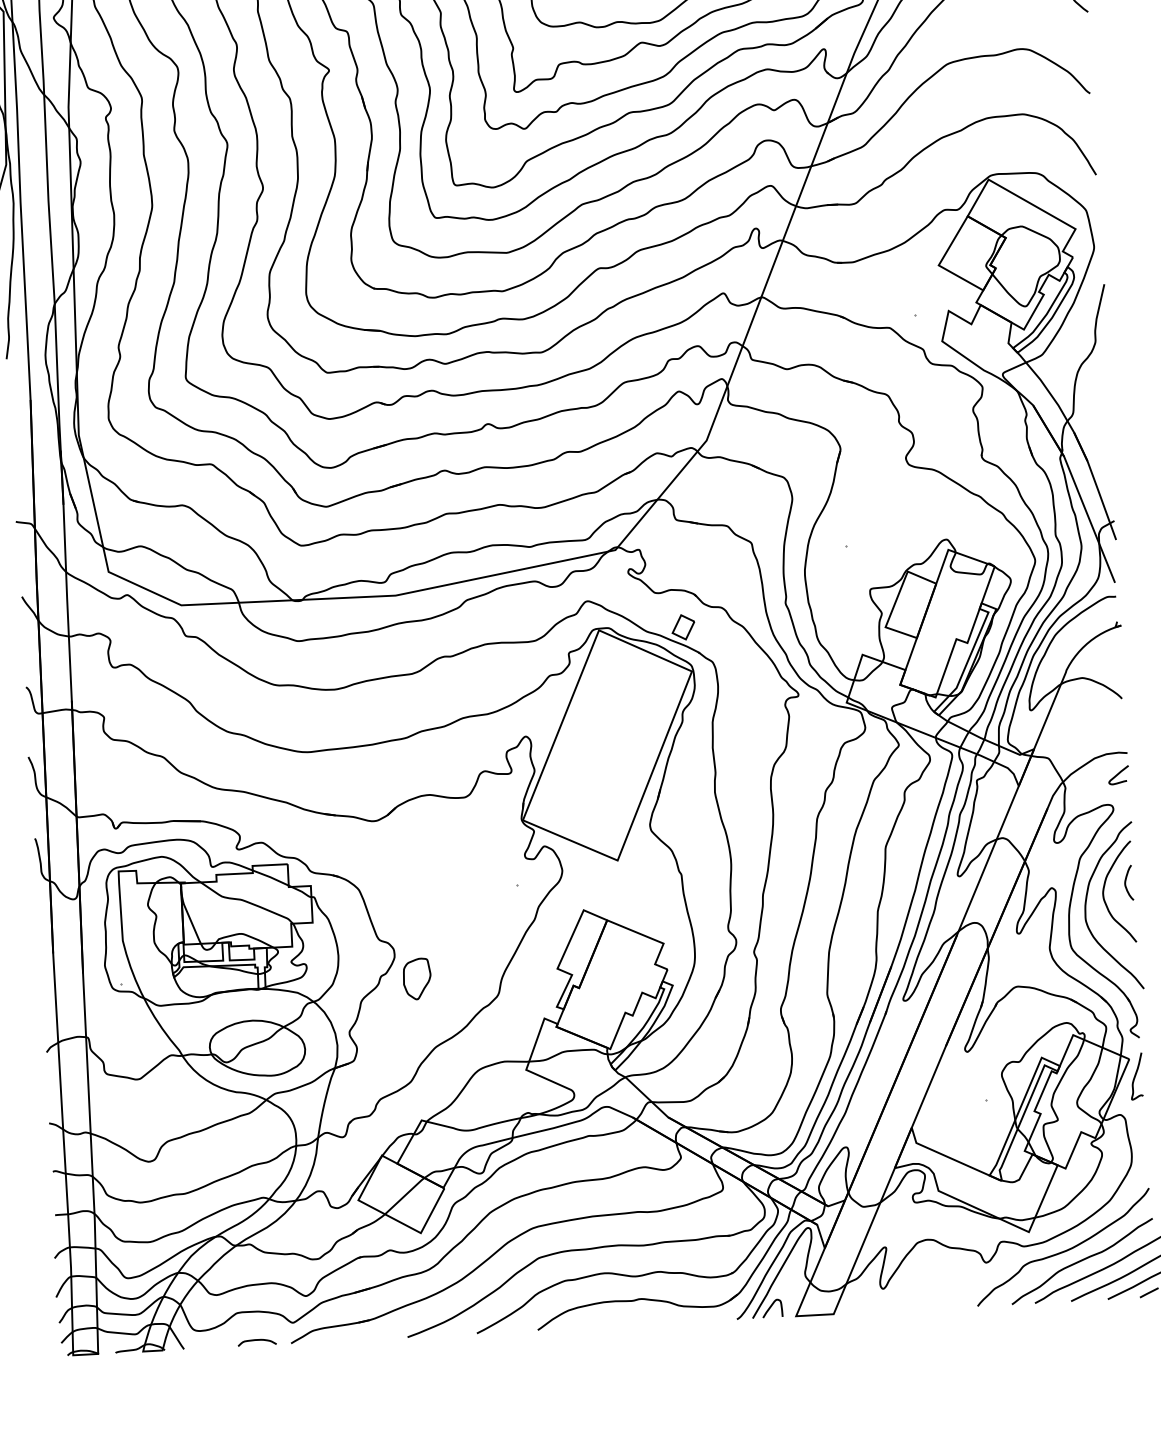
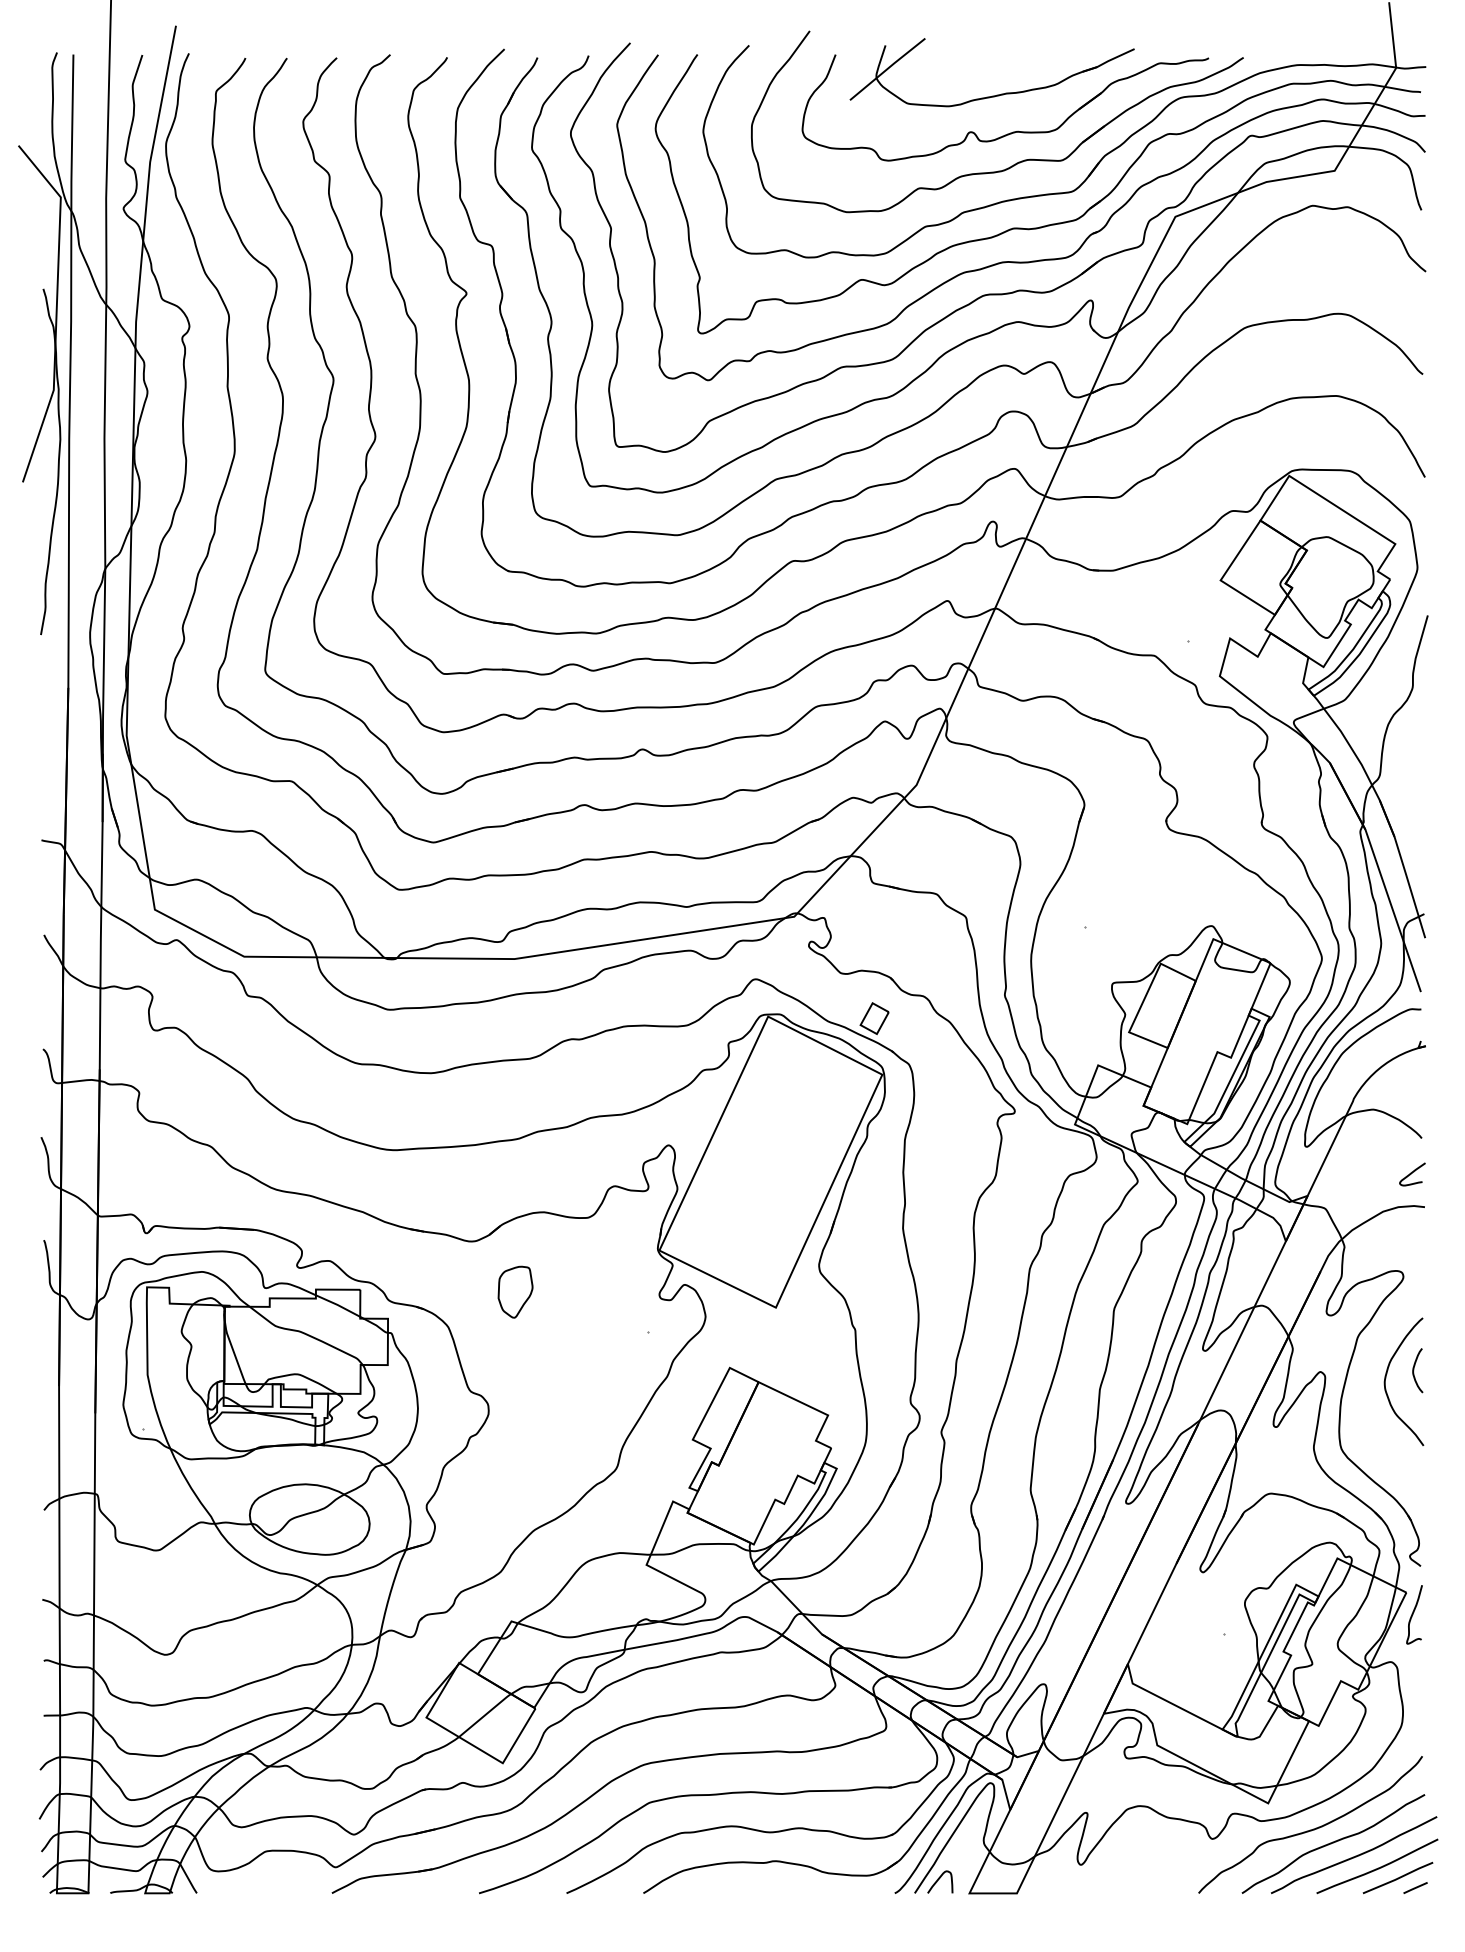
curve: (1118, 774) -> (1412, 1173), moved
curve: (1086, 902) -> (1363, 1392), removed
part: (417, 978) -> (515, 1291), moved
curve: (256, 1340) -> (288, 1887), removed

